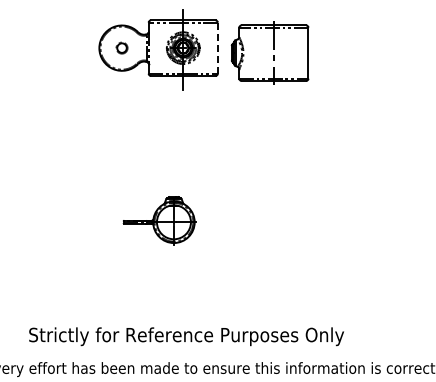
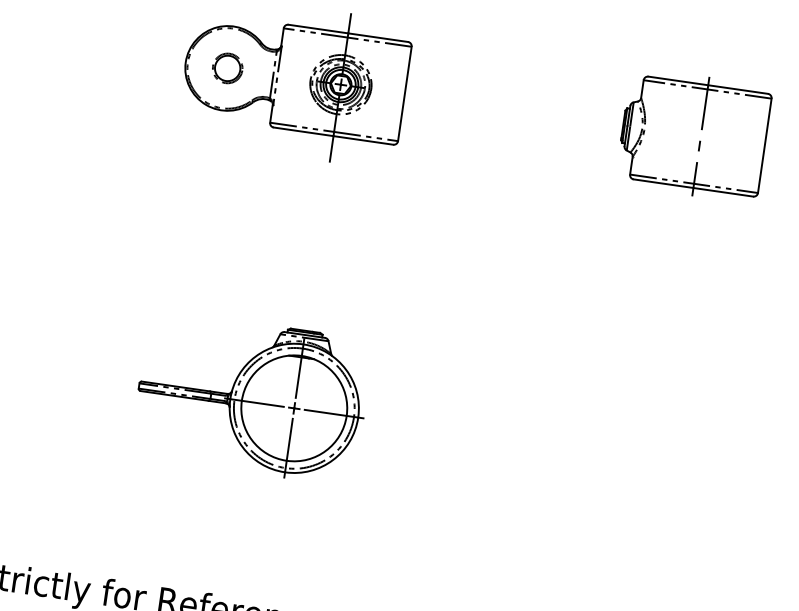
circle: (121, 47) -> (226, 67), size x1.43
line: (217, 48) -> (404, 94), dashed -> solid
part: (269, 52) -> (692, 134), moved
part: (159, 220) -> (251, 397), size x1.67

